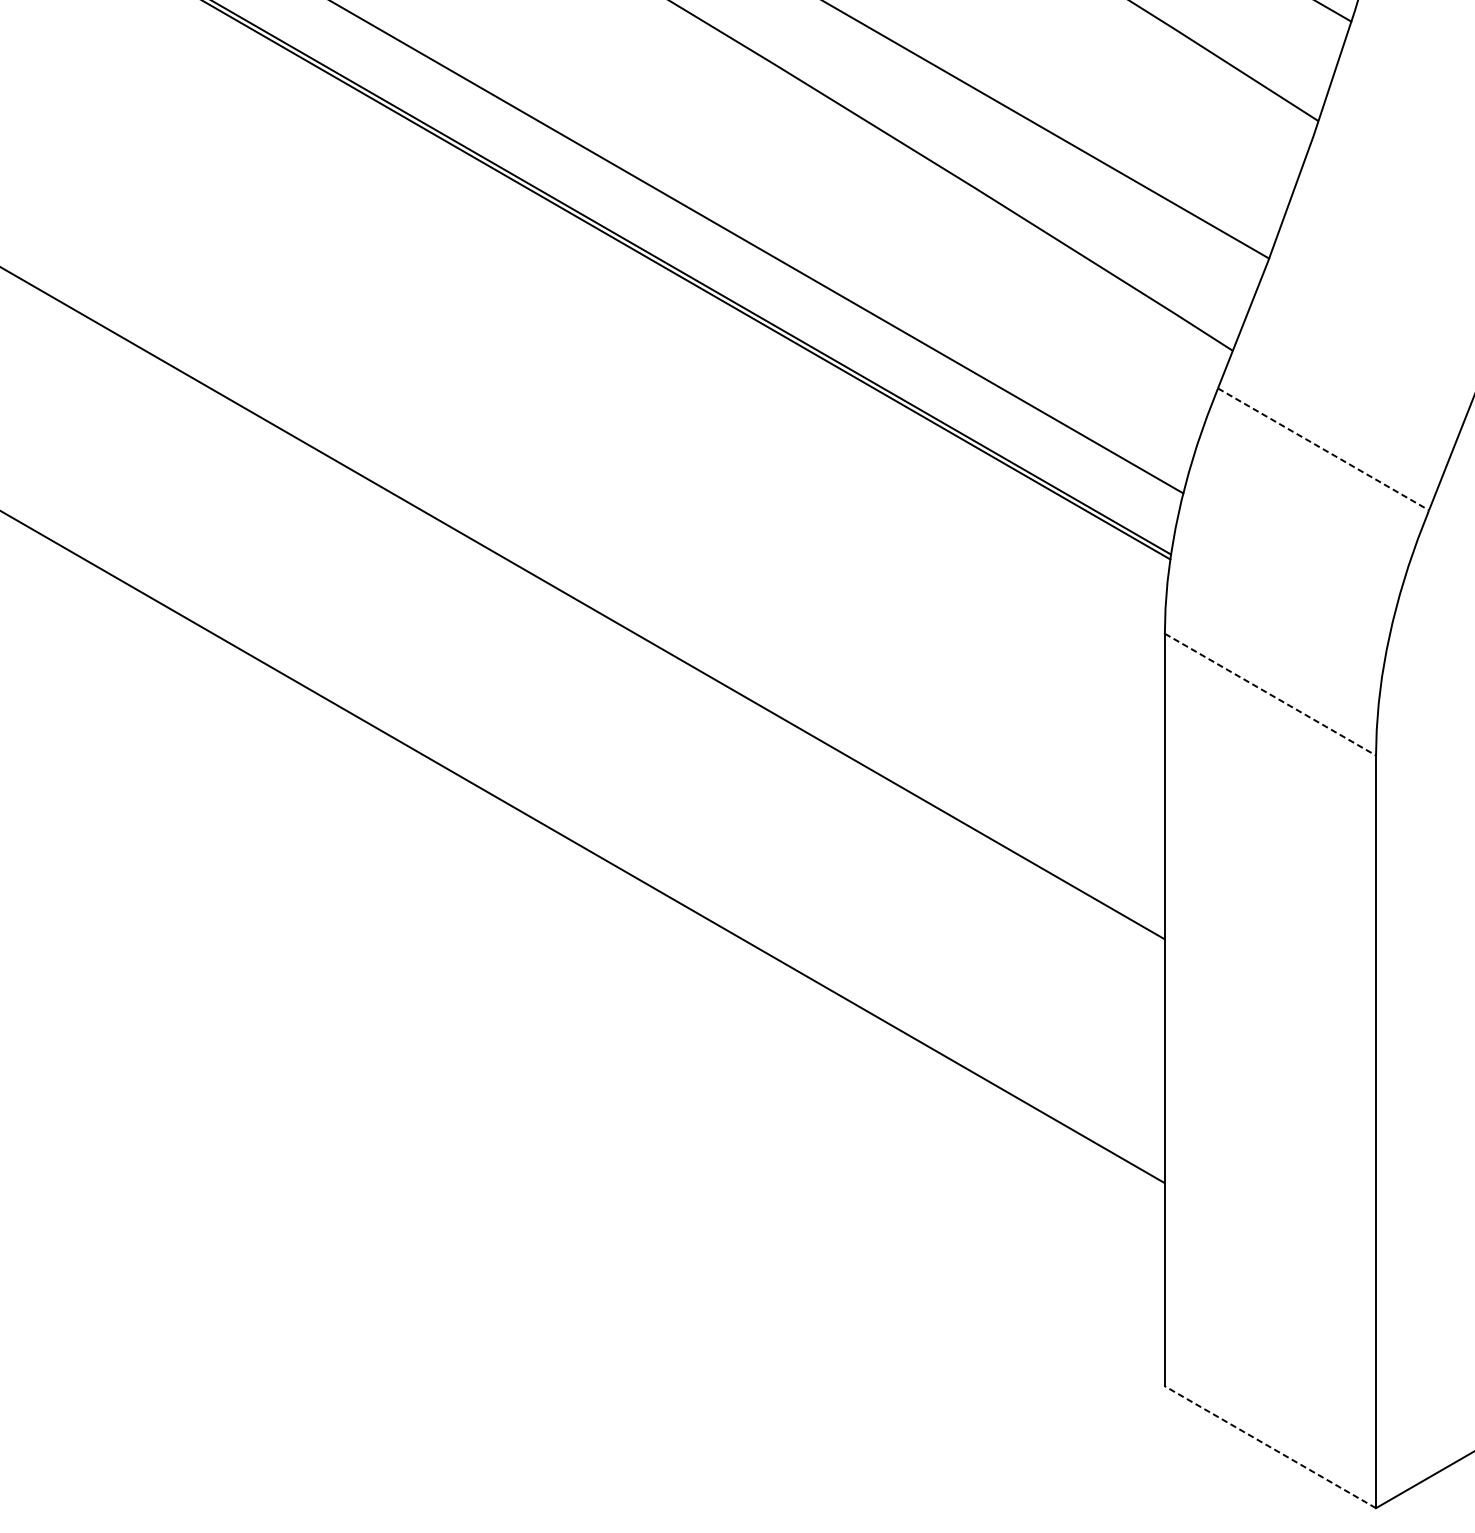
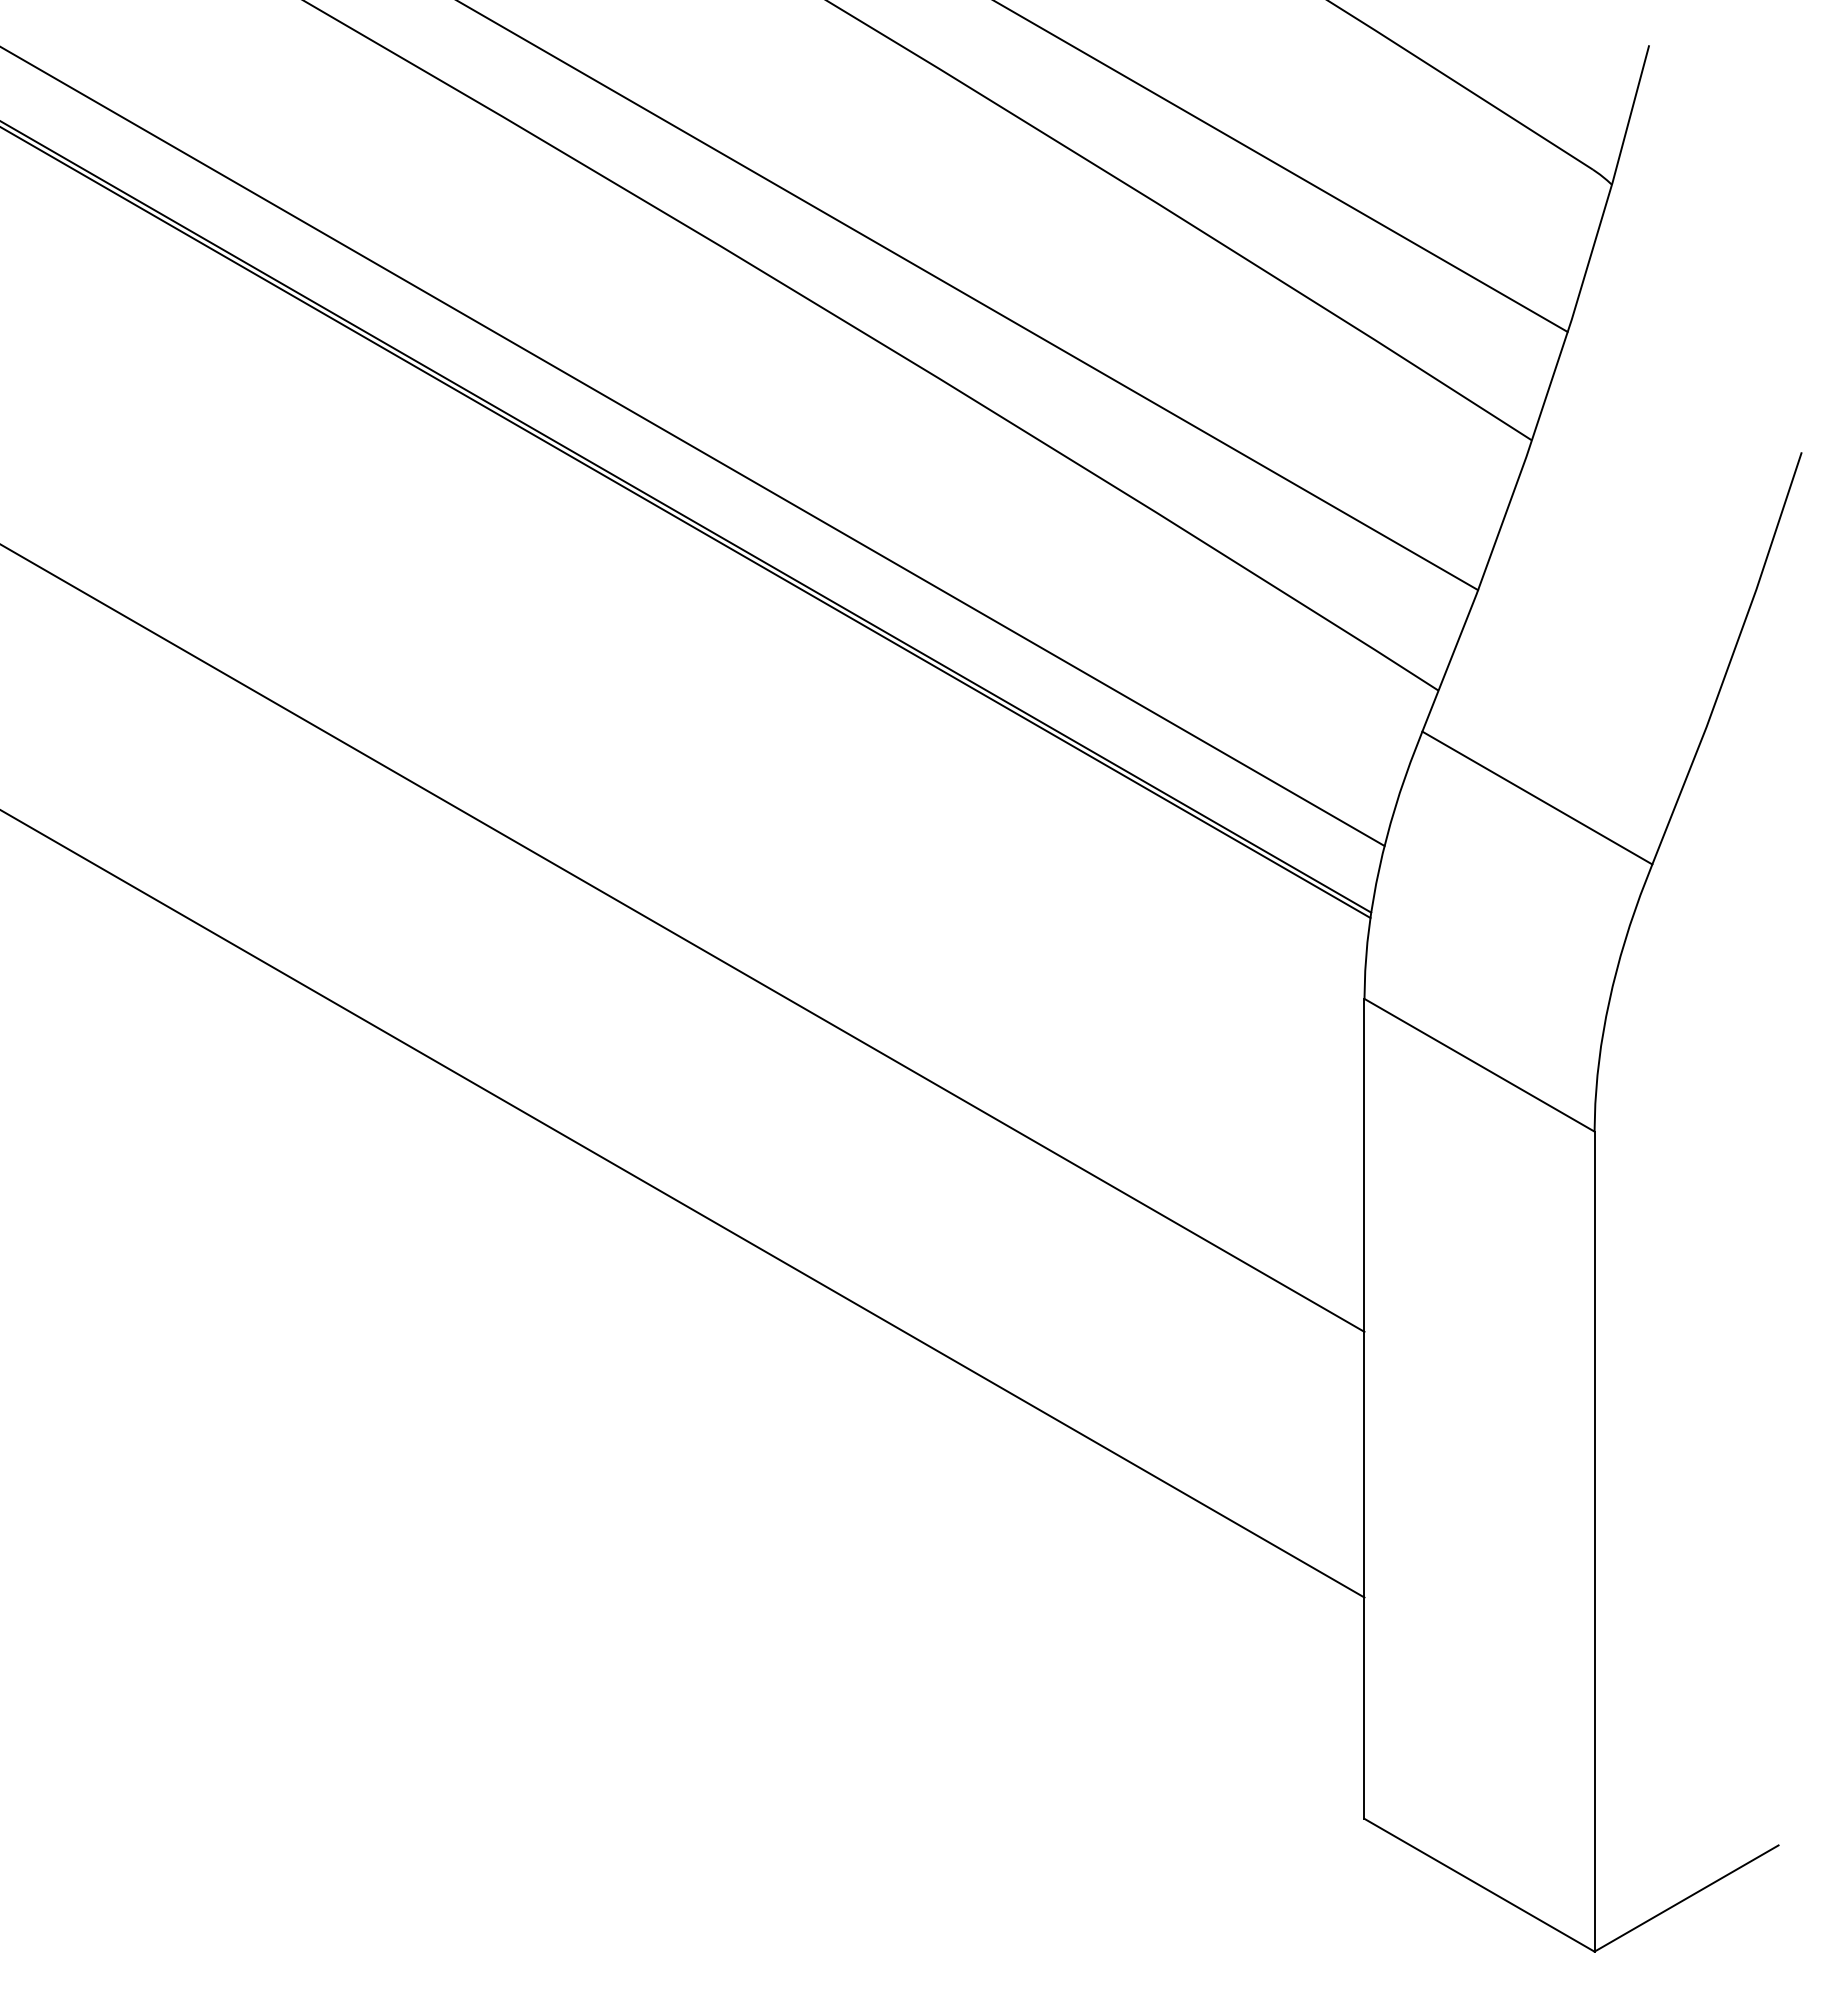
line: (1323, 449) -> (1537, 798), dashed -> solid
line: (1270, 694) -> (1479, 1065), dashed -> solid
line: (1270, 1447) -> (1479, 1885), dashed -> solid

